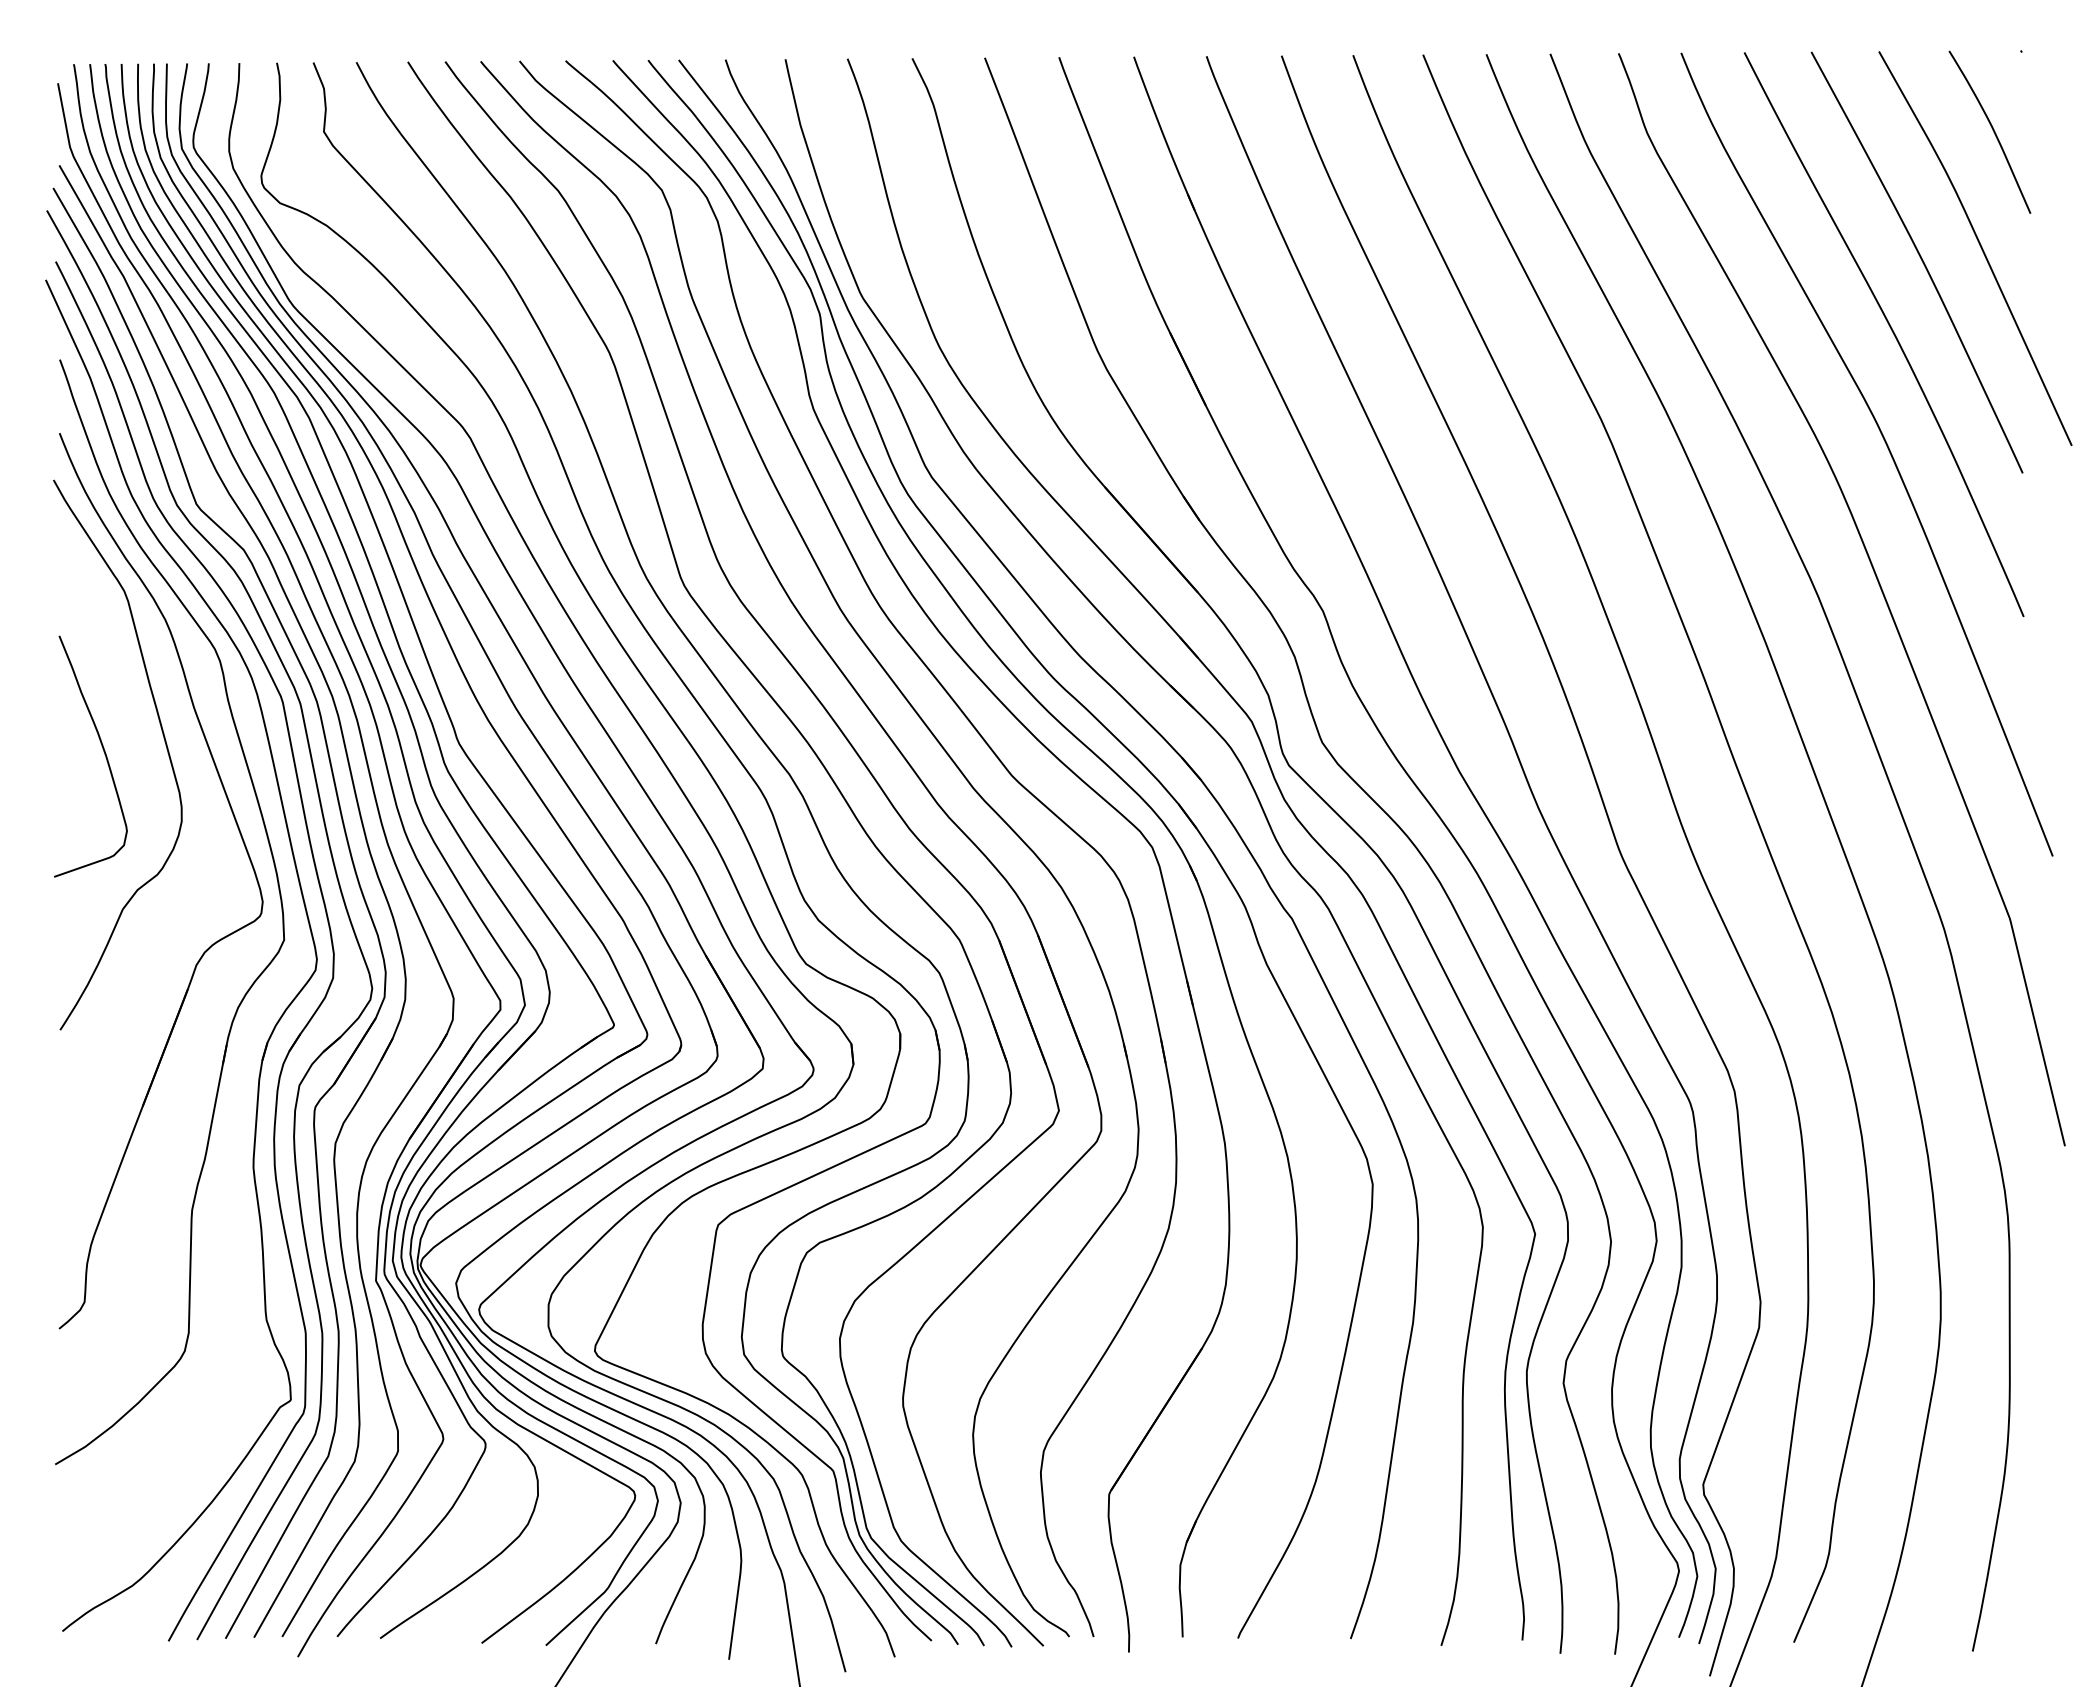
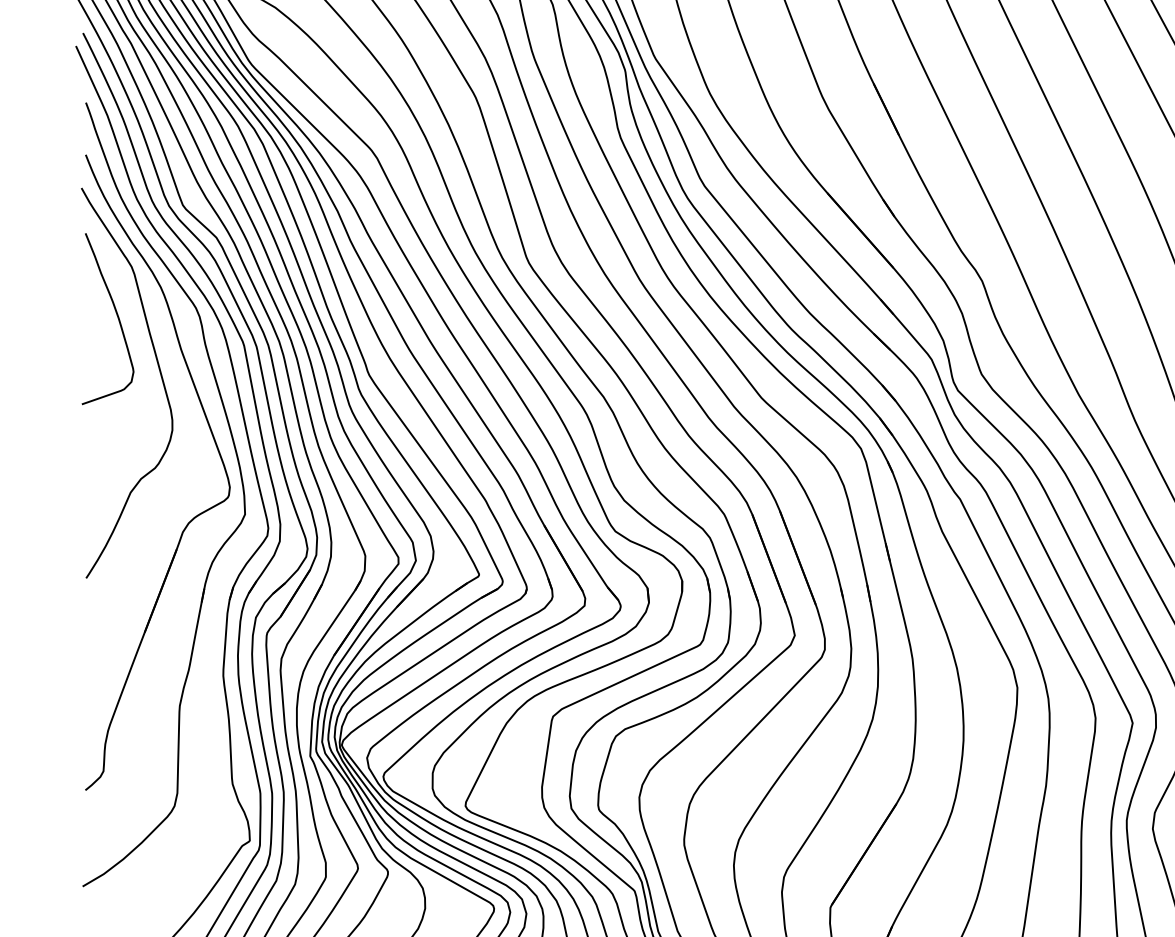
curve: (102, 749) -> (116, 313), moved

